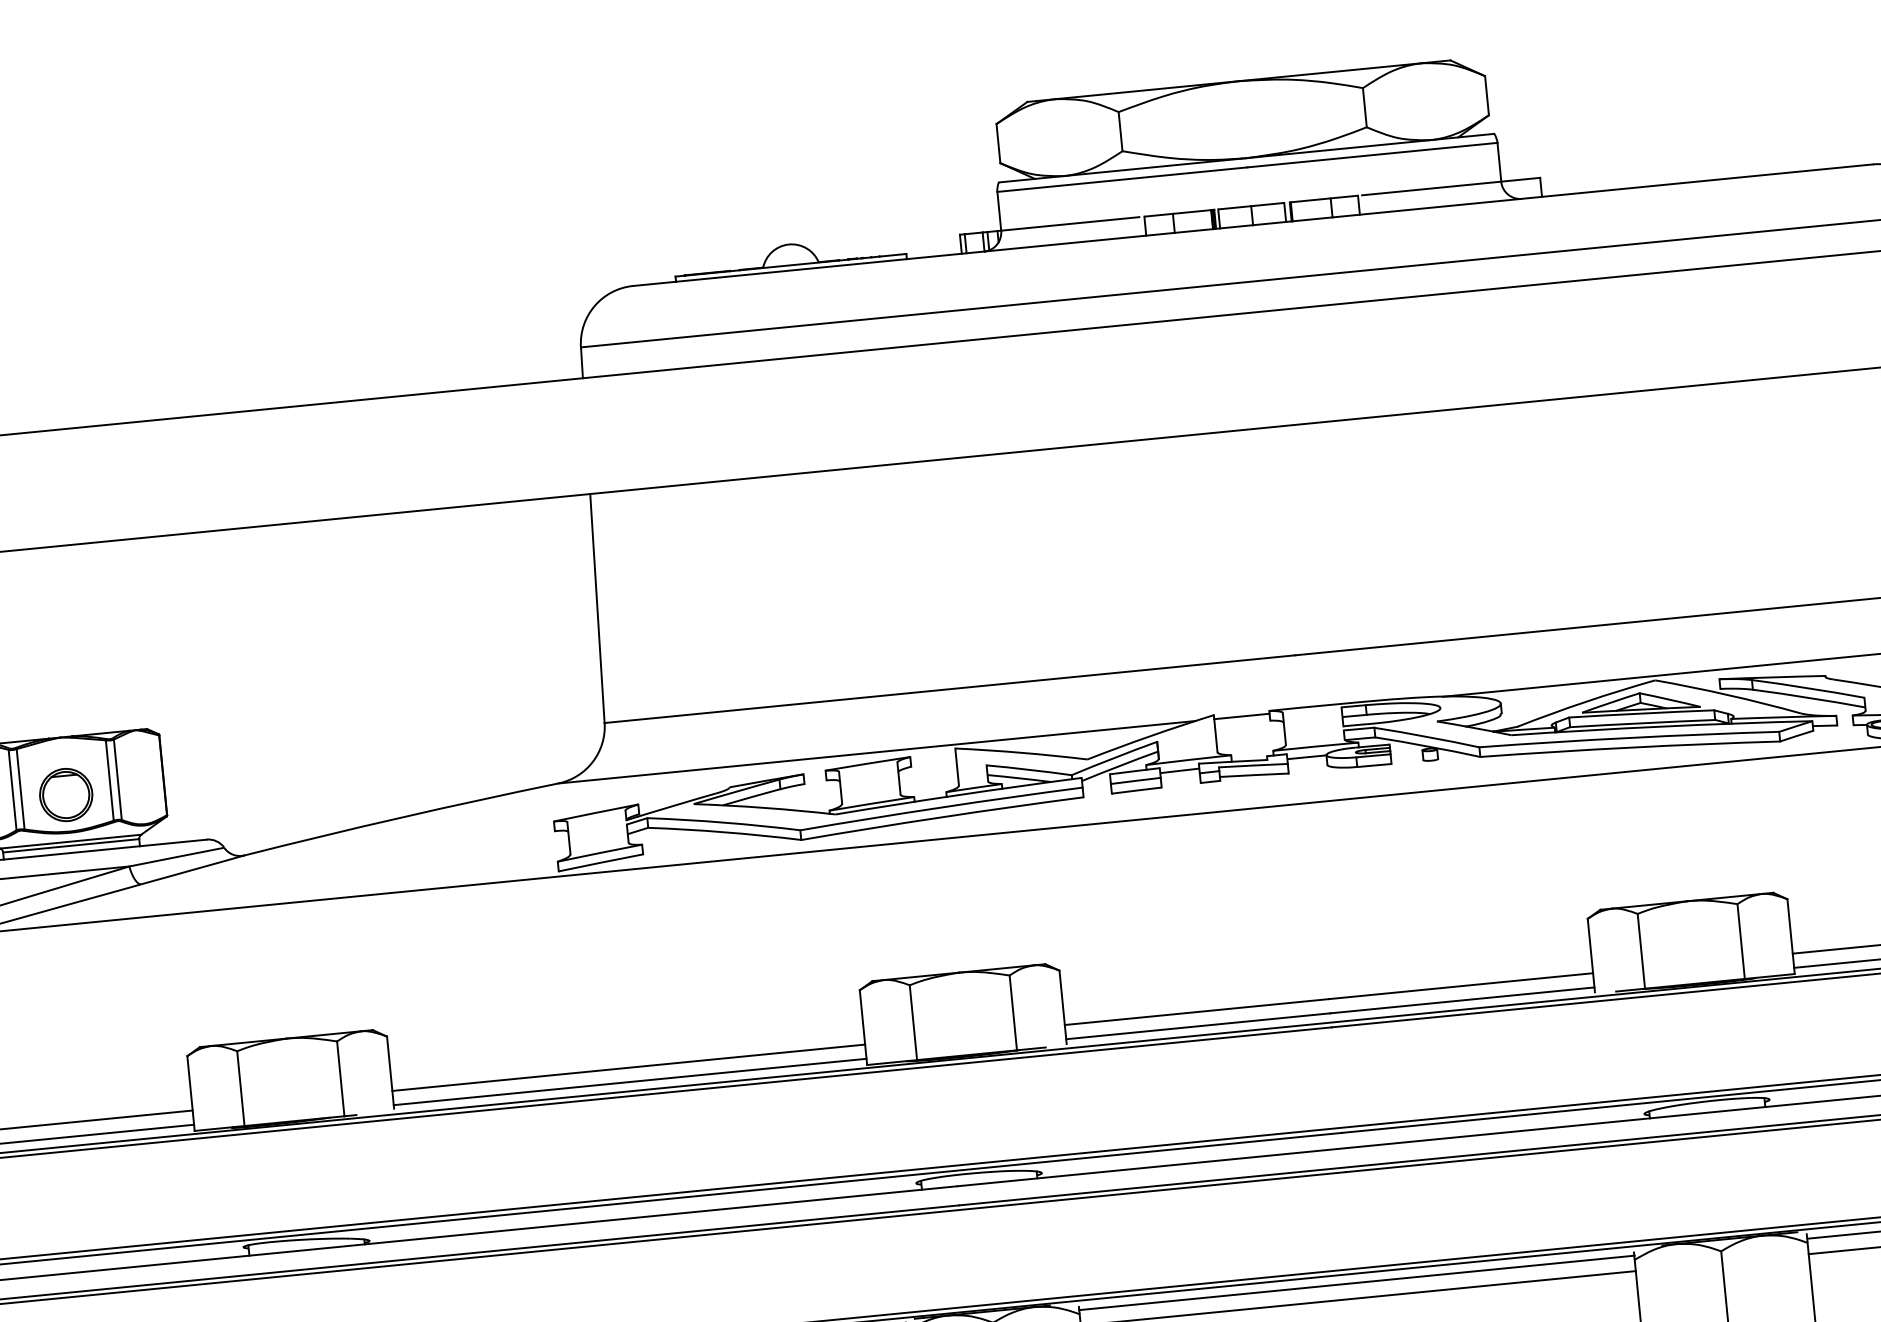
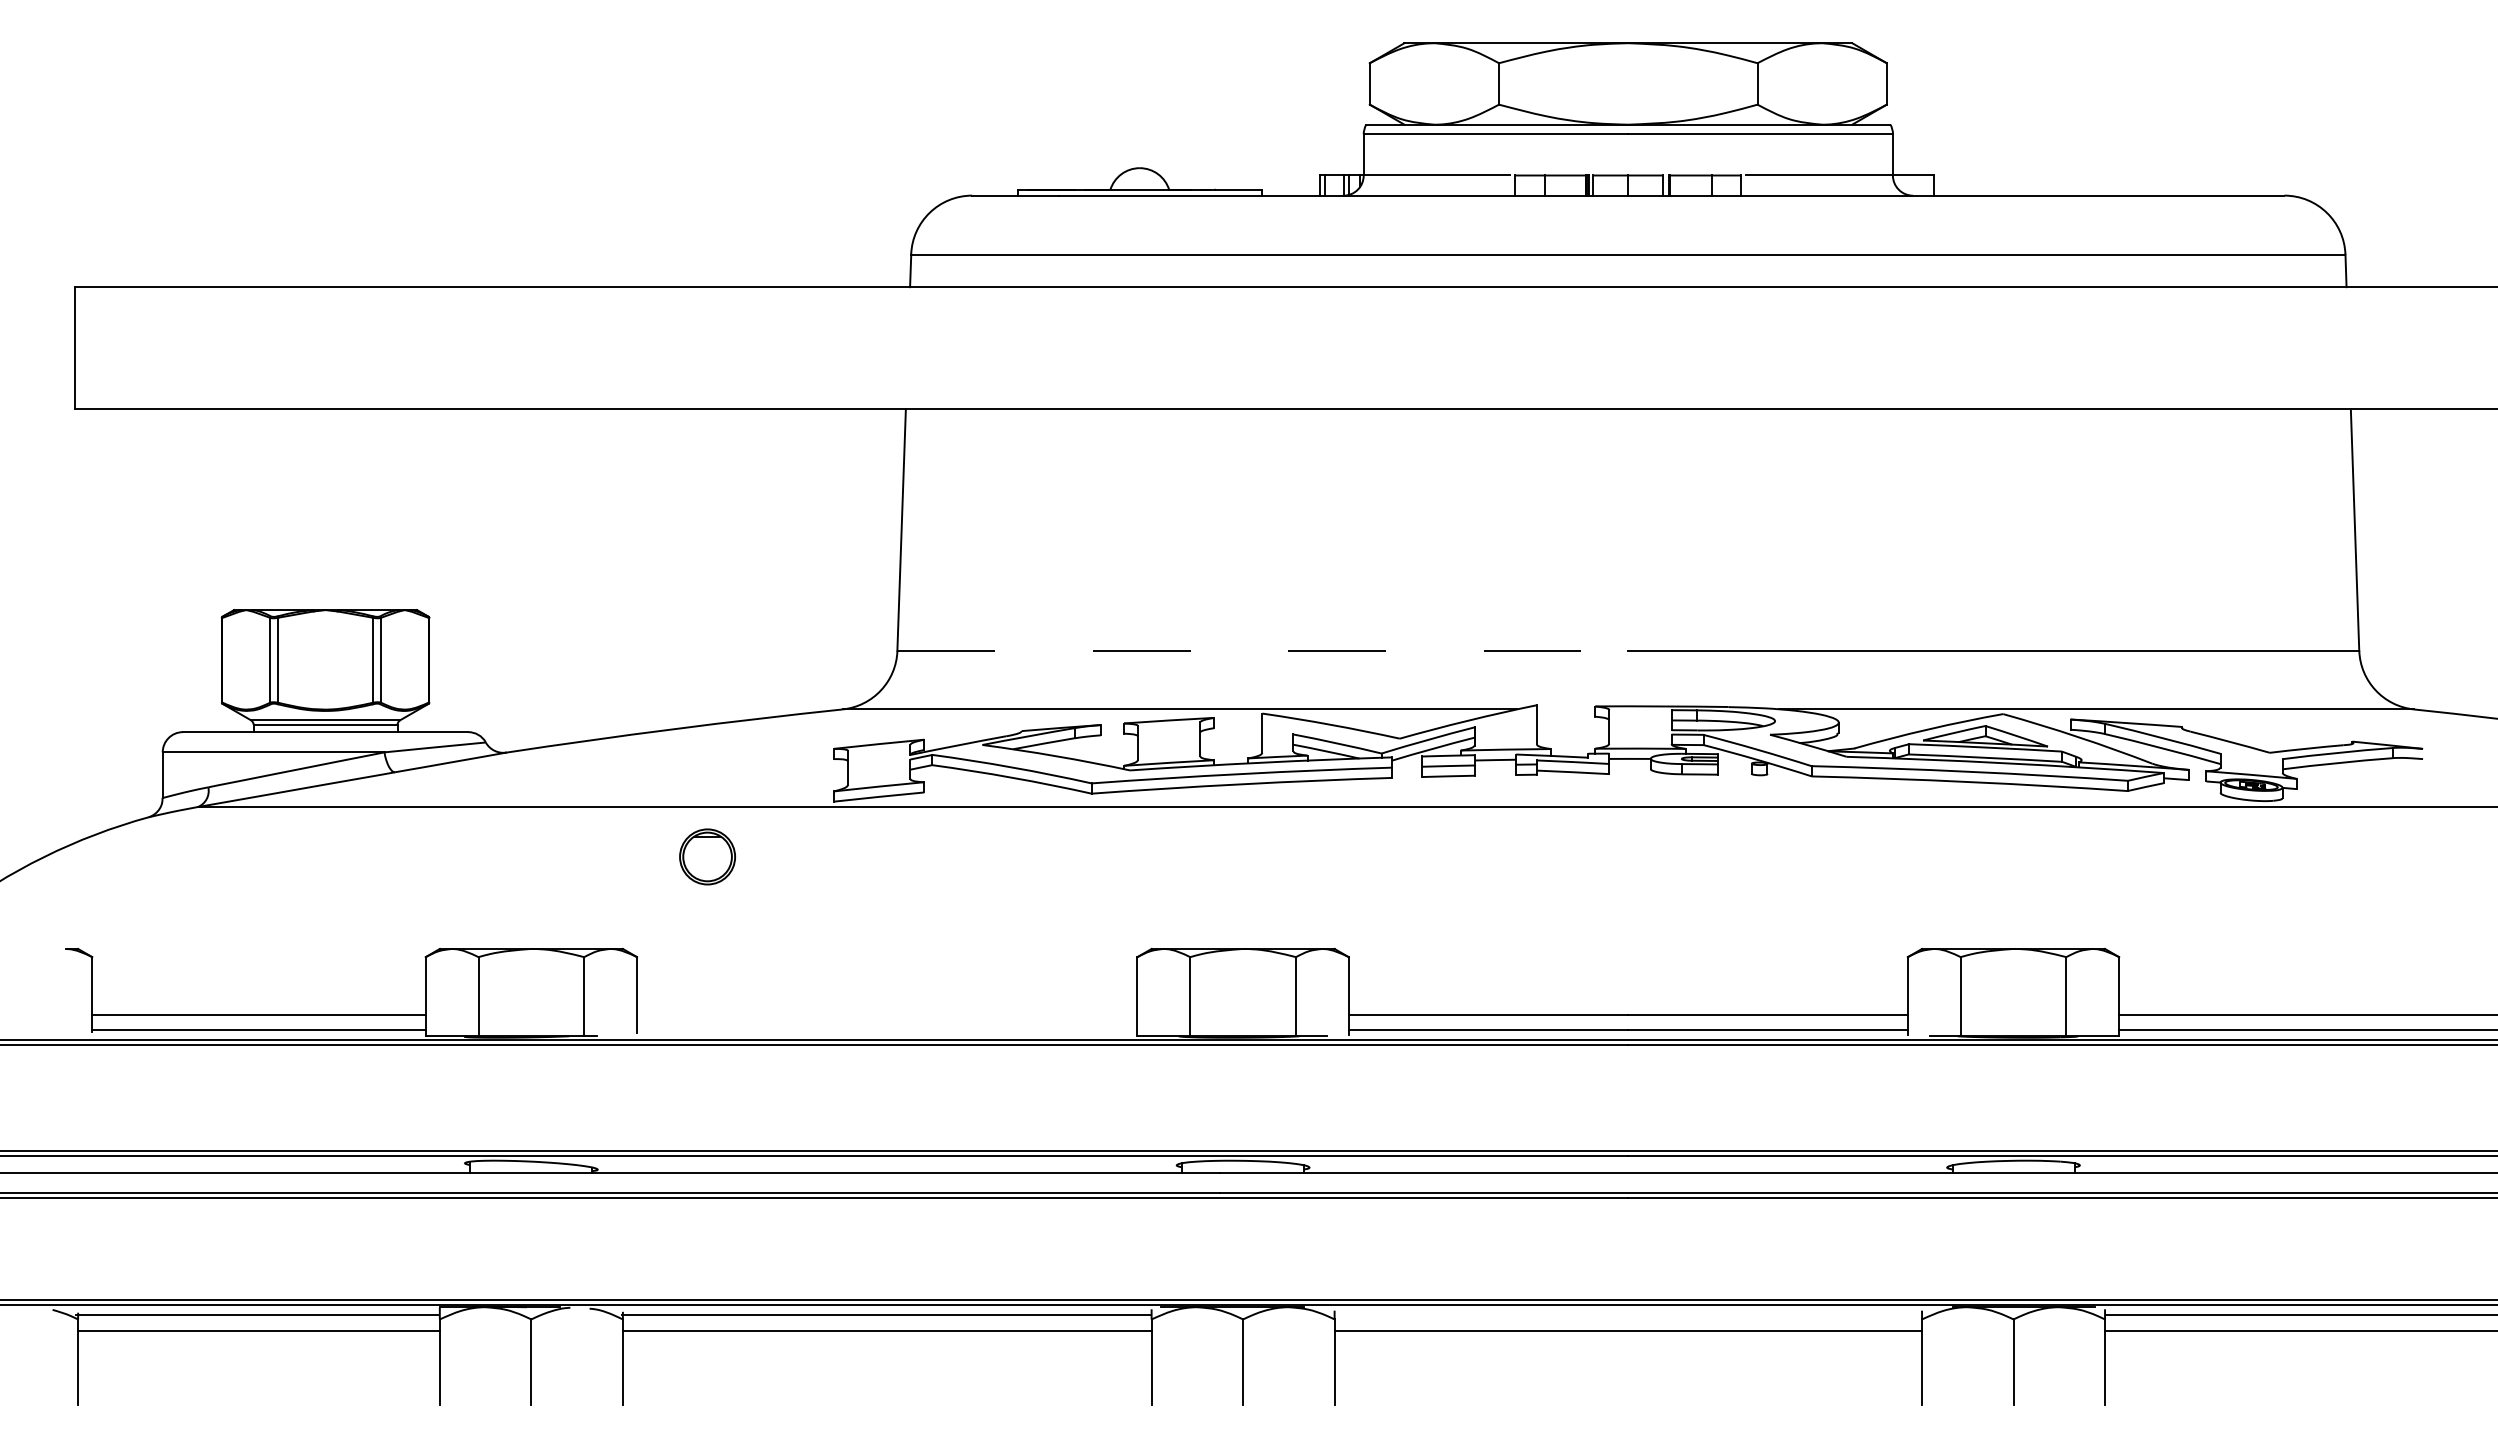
line: (950, 688) -> (1263, 650), solid -> dashed
line: (1241, 716) -> (1565, 709), removed
part: (66, 794) -> (707, 856), moved
line: (628, 1067) -> (887, 1014), removed
line: (630, 1081) -> (887, 1029), removed
line: (1357, 1283) -> (1628, 1315), removed

